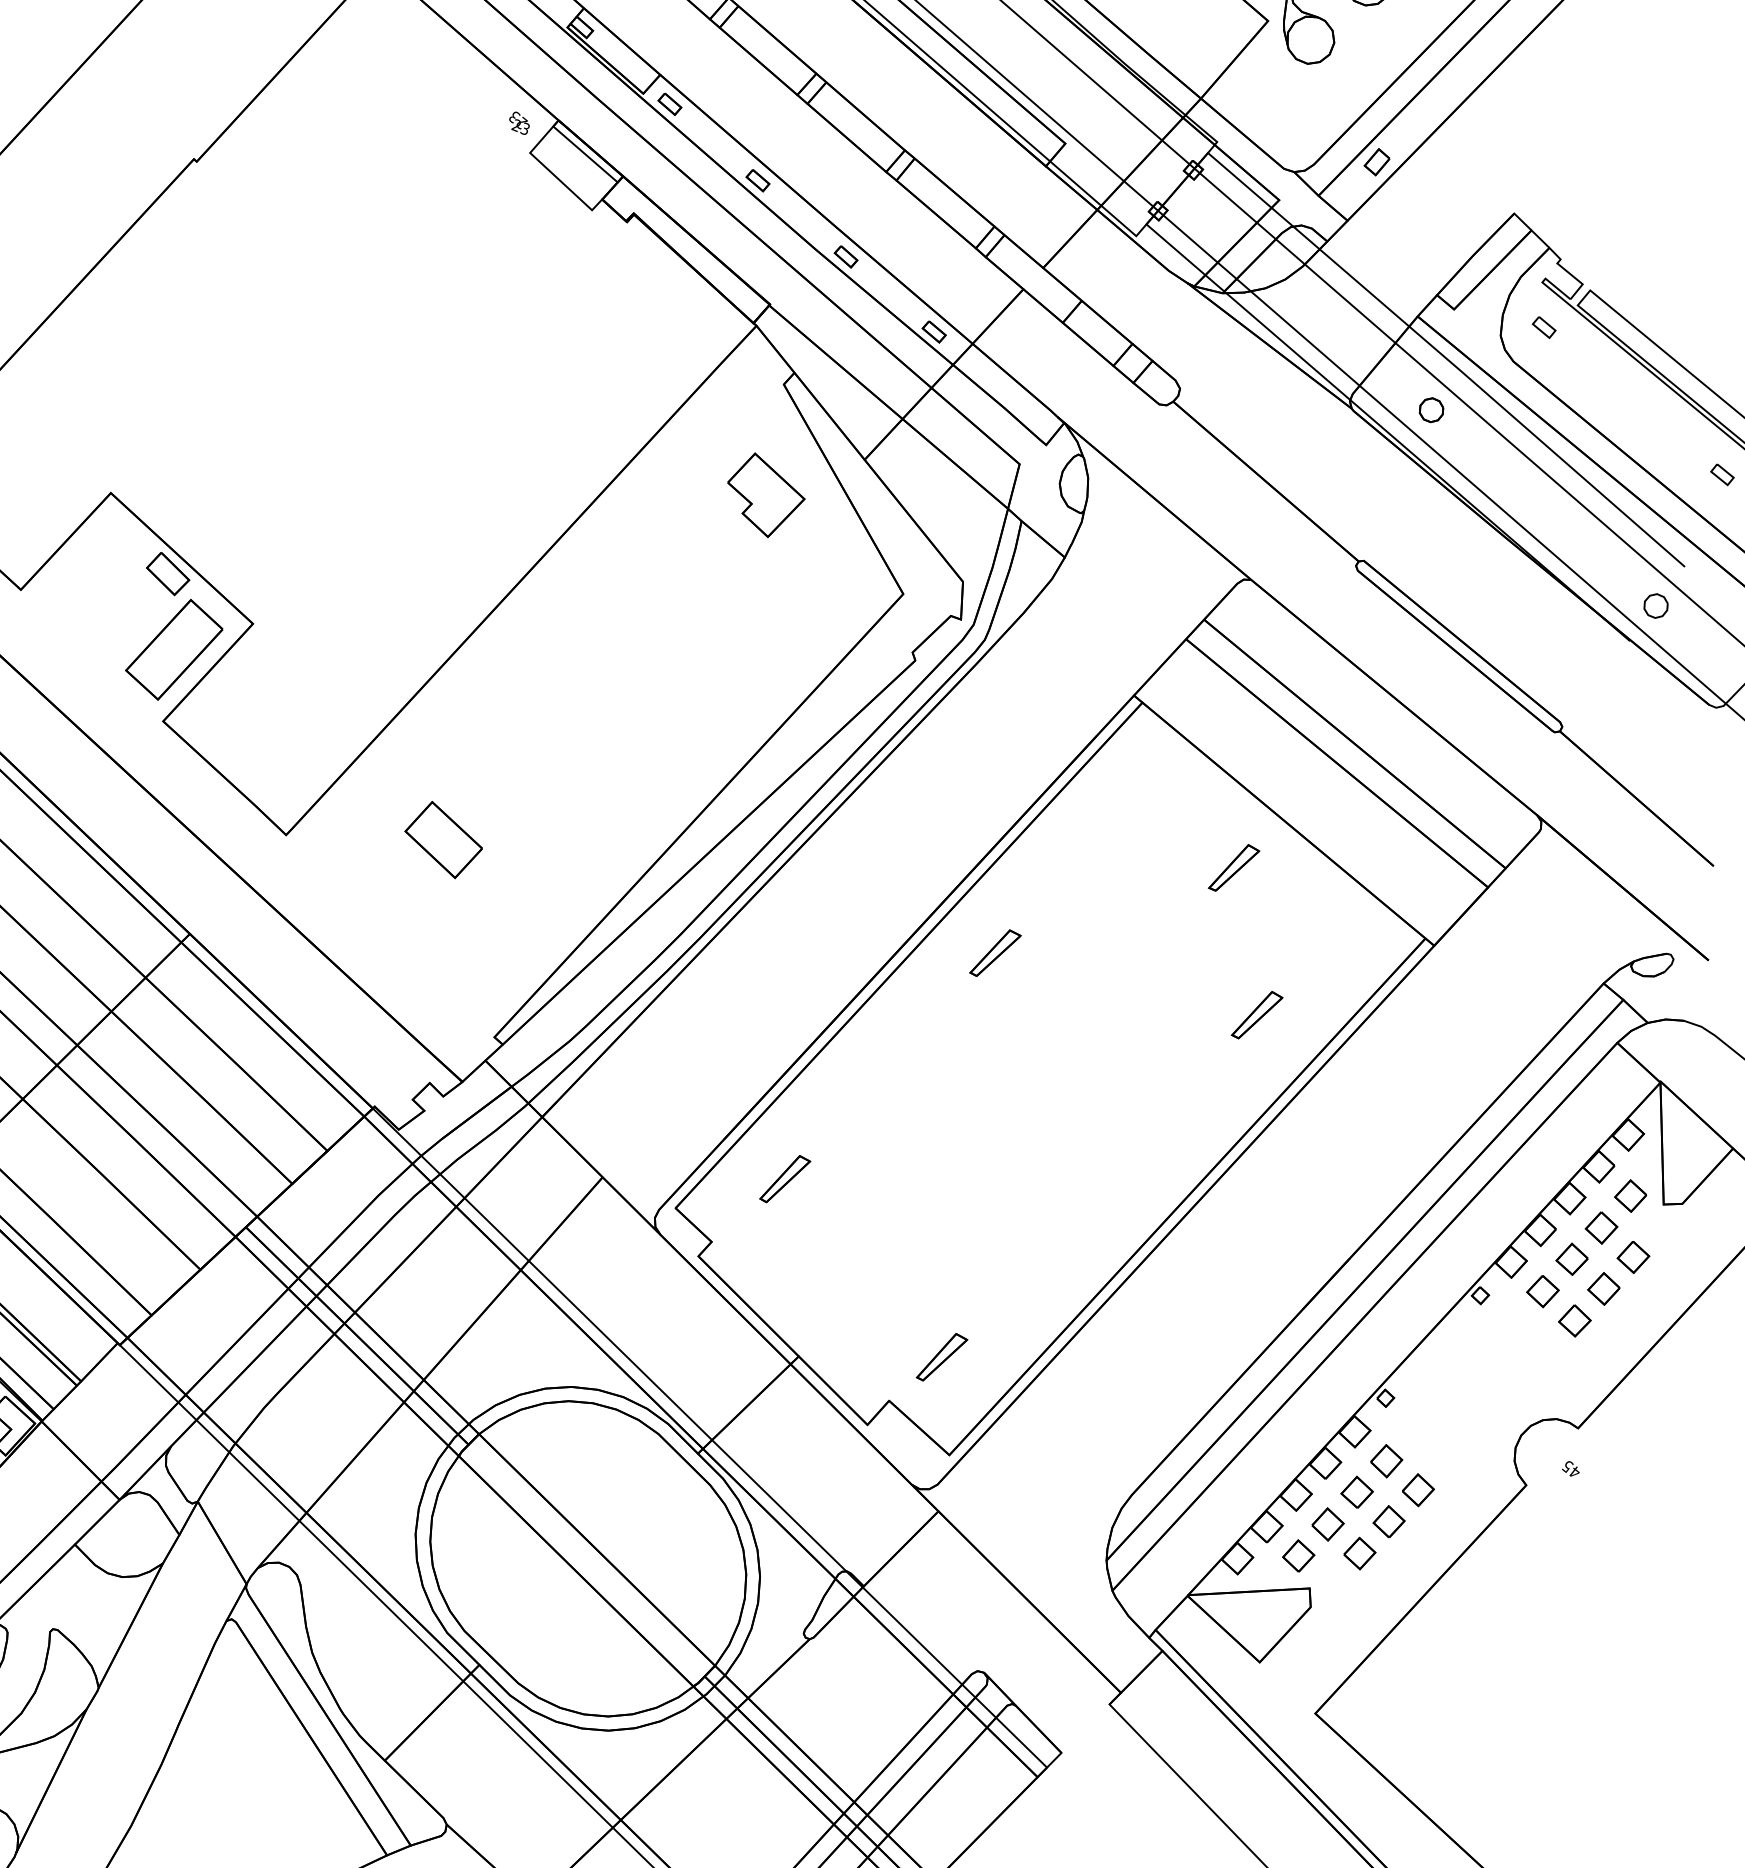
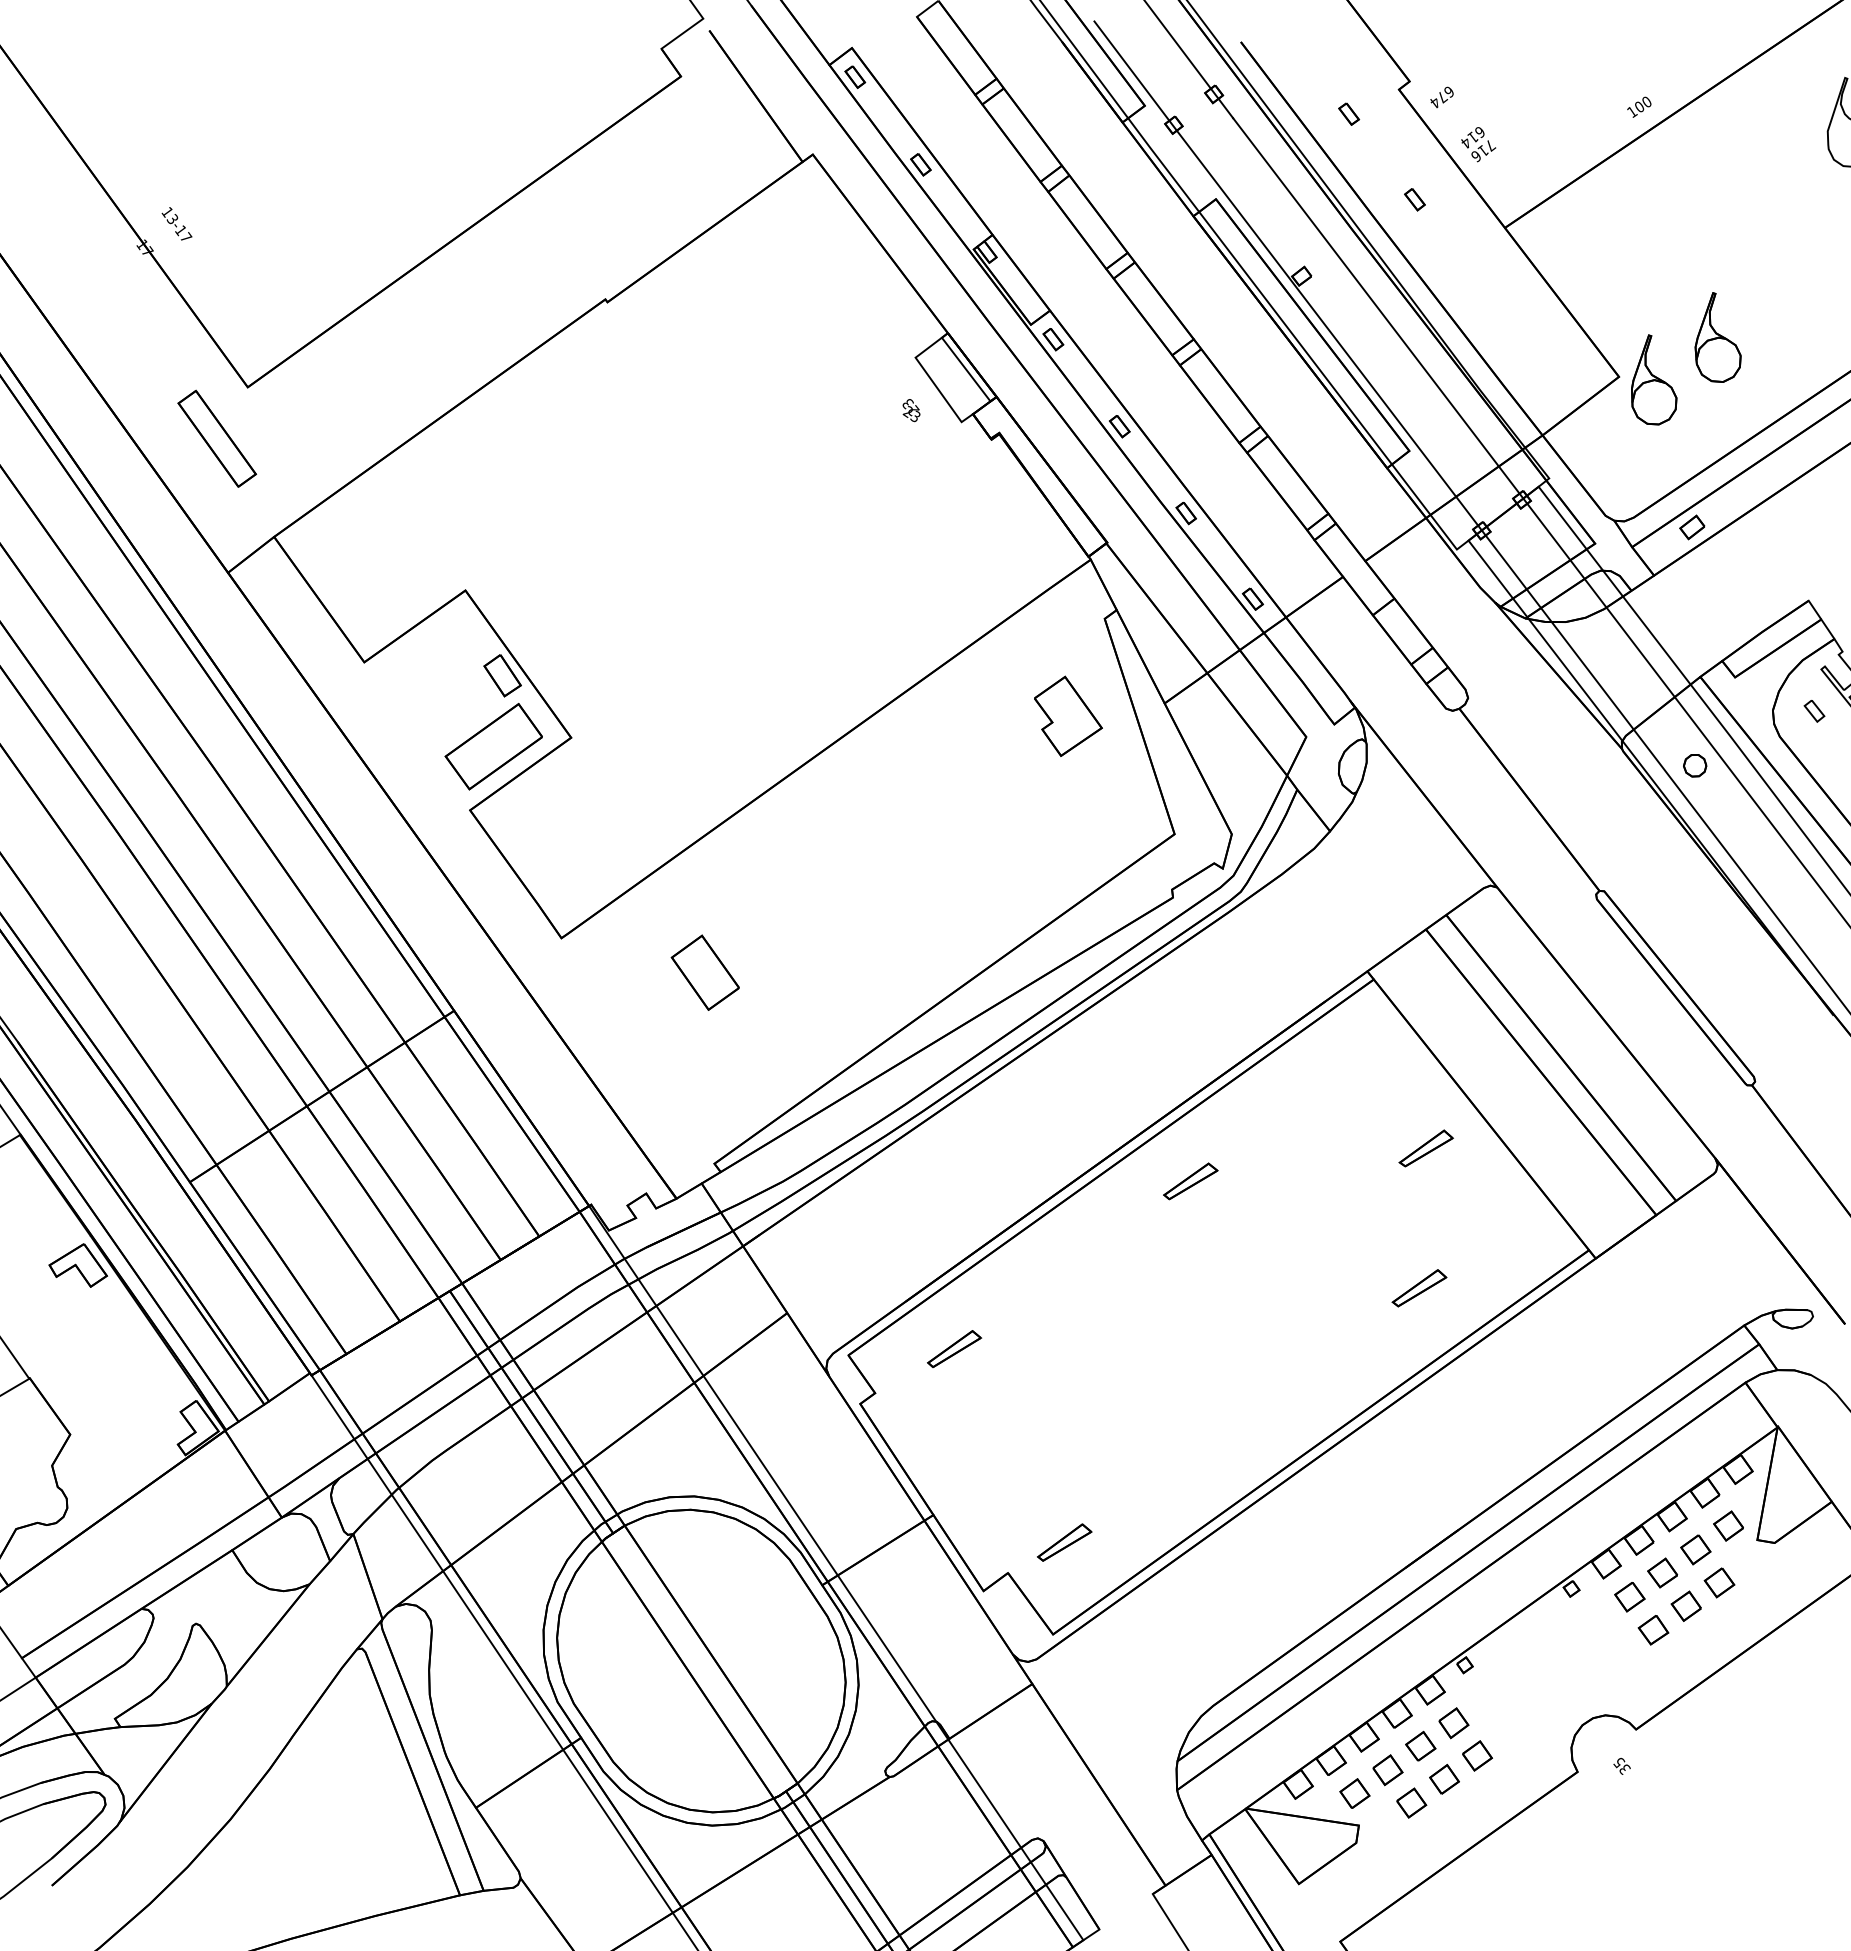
text: (519, 123) -> (911, 410), moved
text: (1574, 1472) -> (1624, 1769), 45 -> 35

